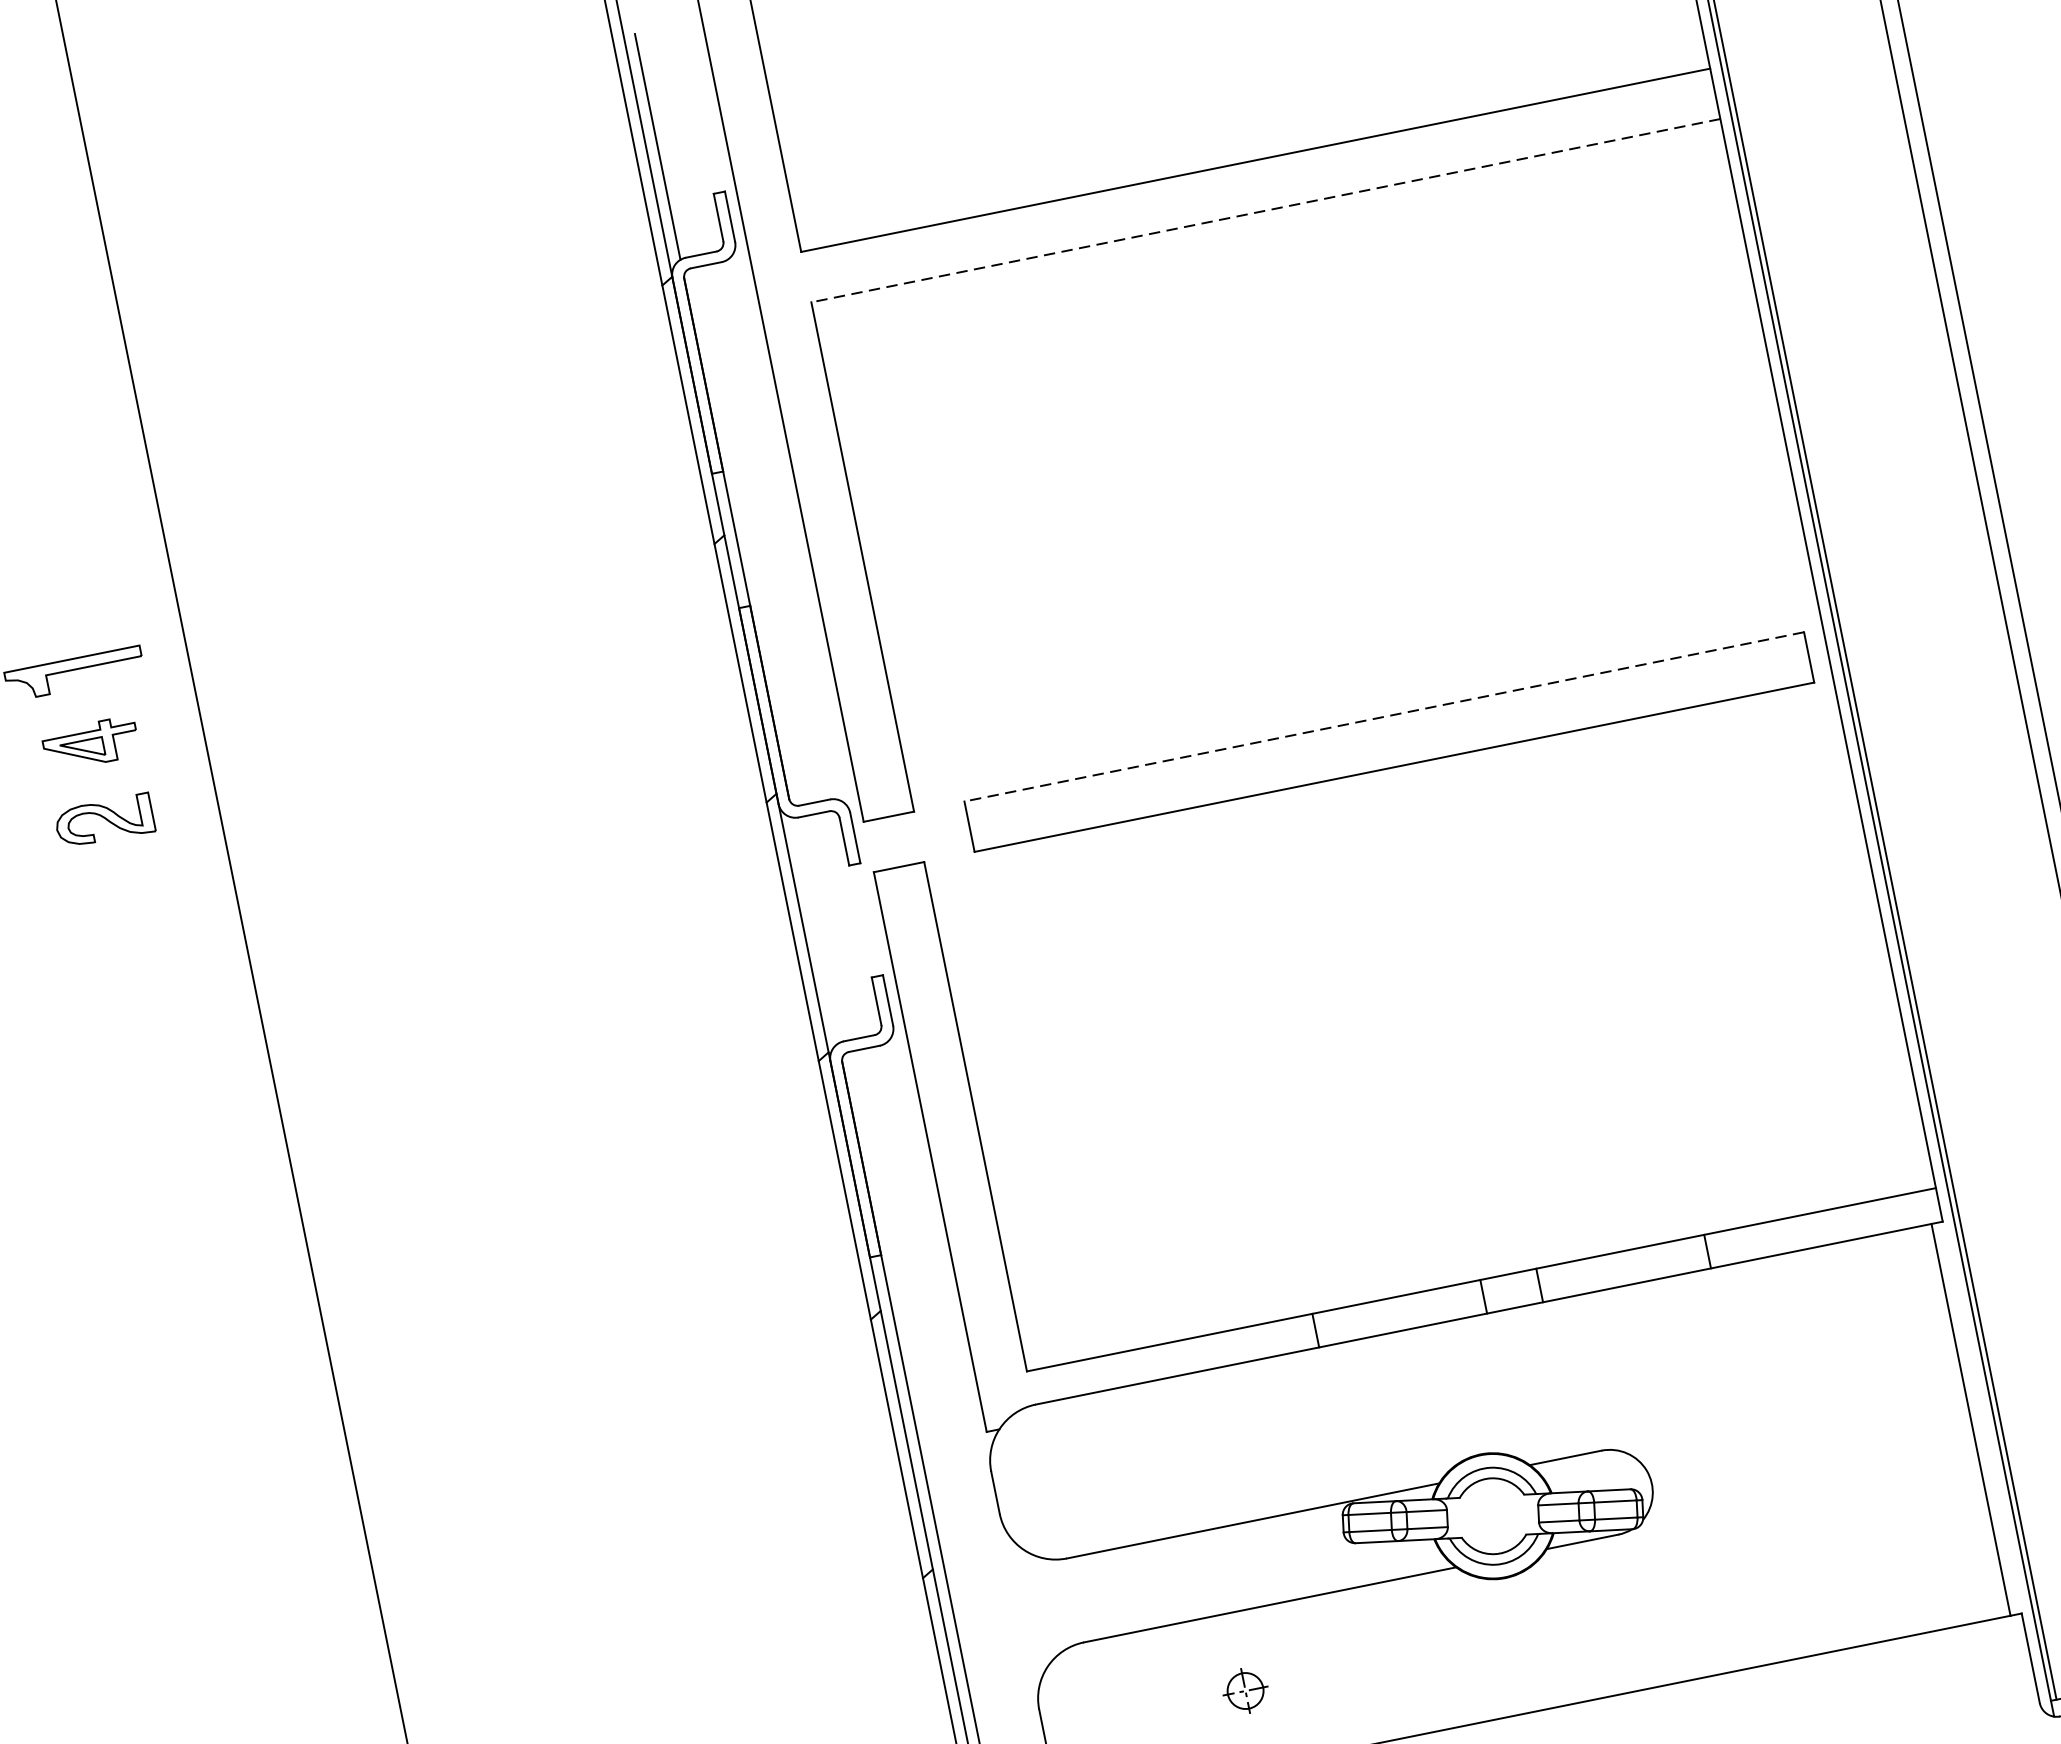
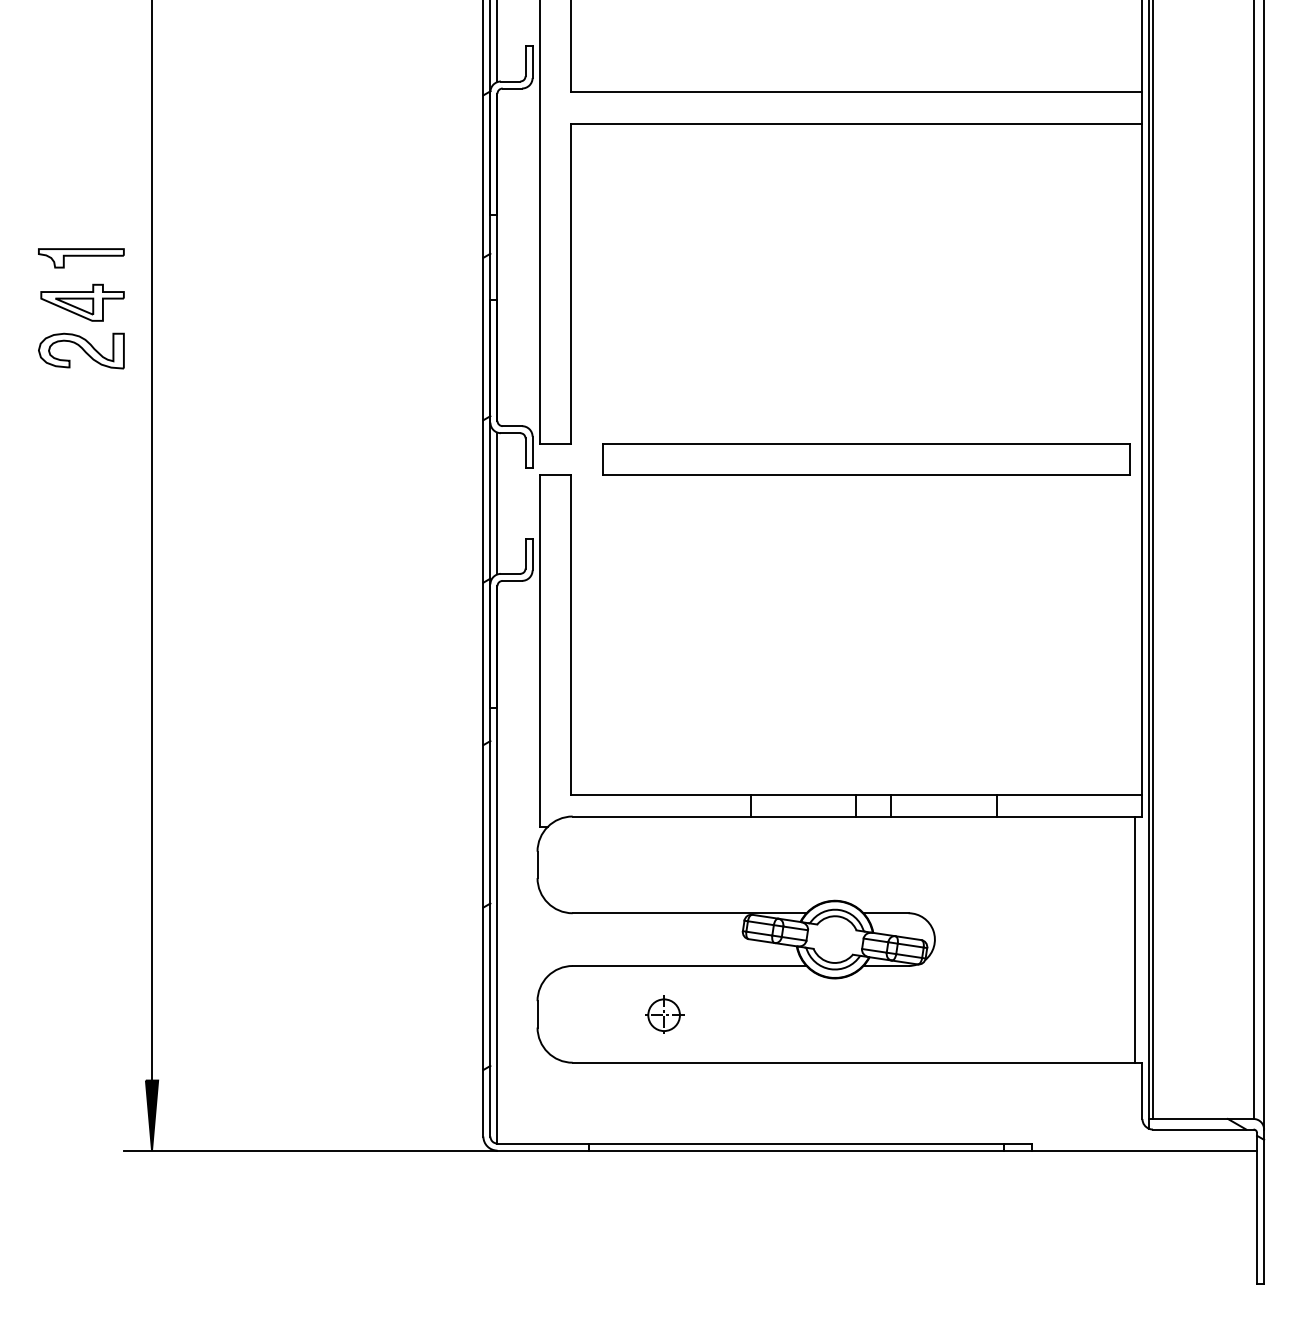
line: (1265, 210) -> (856, 123), dashed -> solid
line: (1383, 716) -> (866, 443), dashed -> solid
part: (90, 743) -> (82, 302), size x1.43
part: (104, 820) -> (81, 350), size x1.43
line: (815, 930) -> (497, 503), added
part: (1245, 1690) -> (664, 1014), size x1.43

